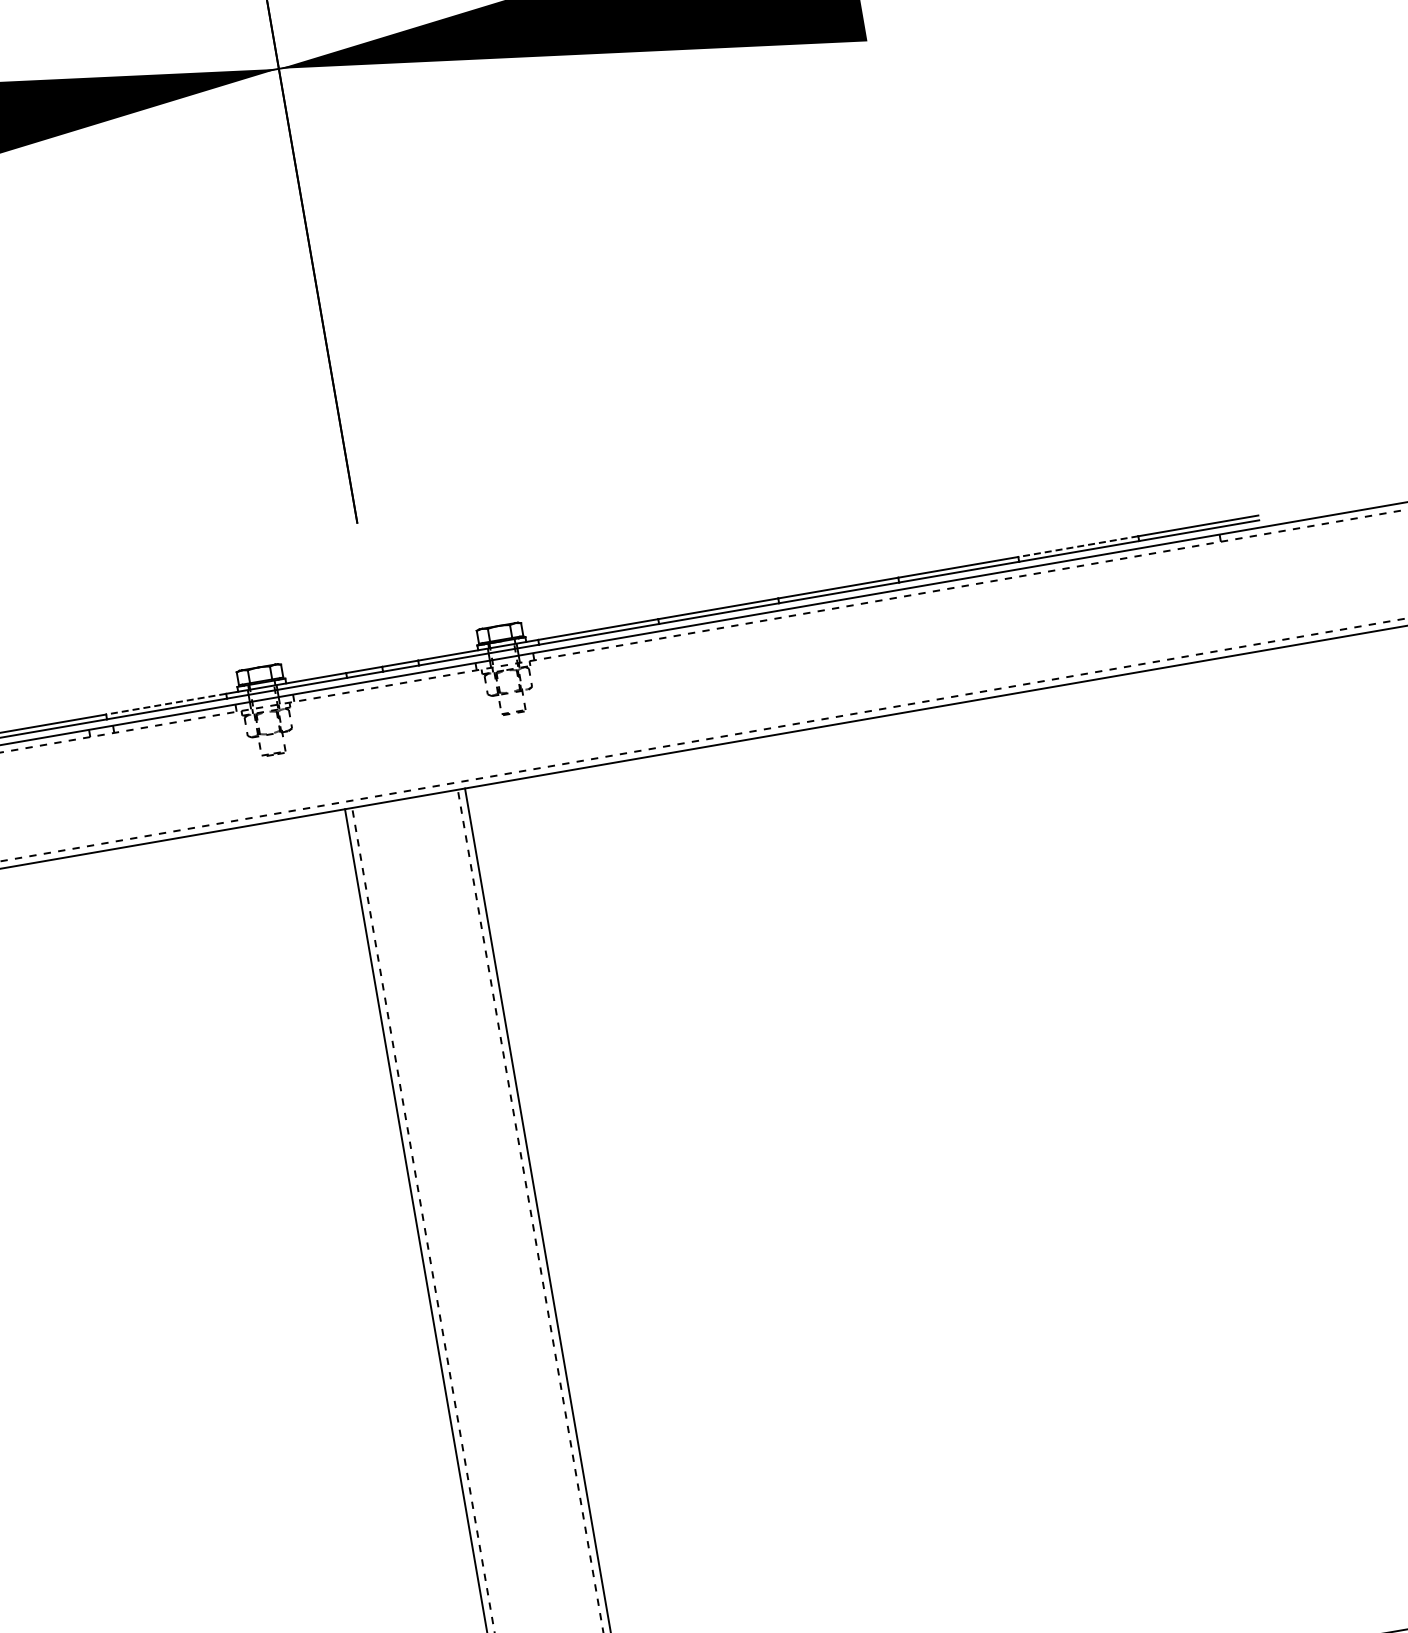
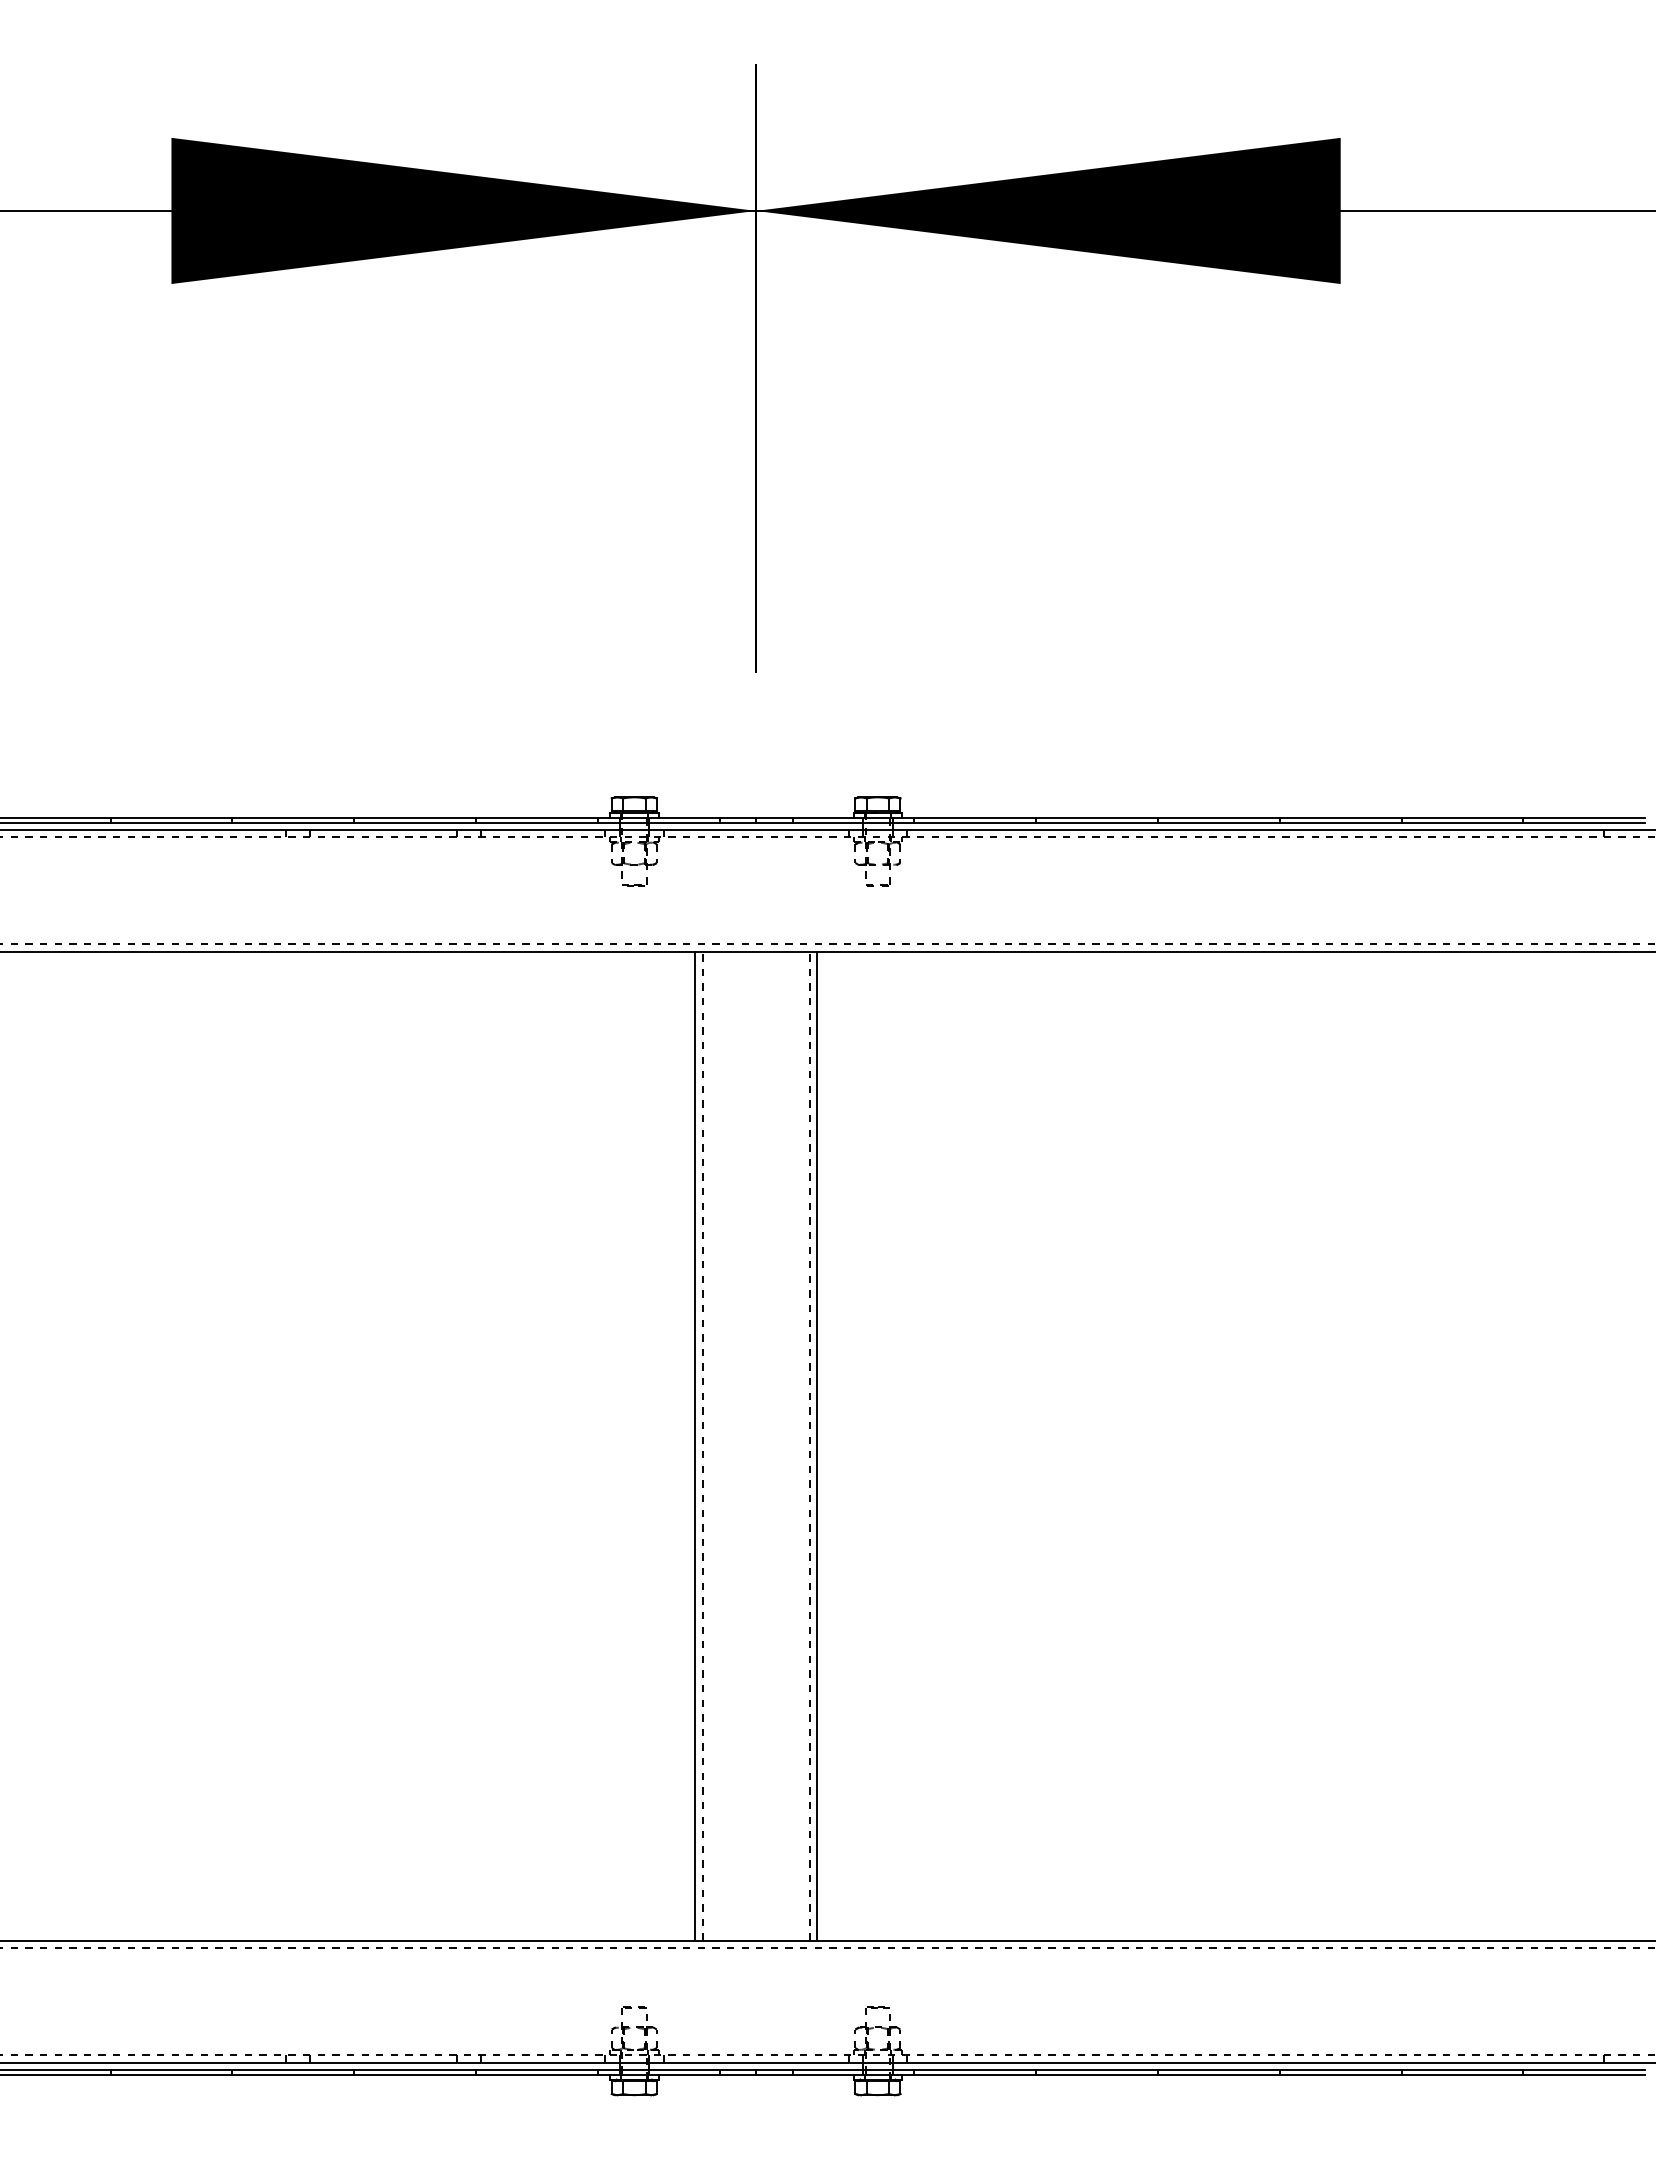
line: (1078, 546) -> (1462, 817), dashed -> solid
line: (165, 703) -> (536, 817), dashed -> solid

